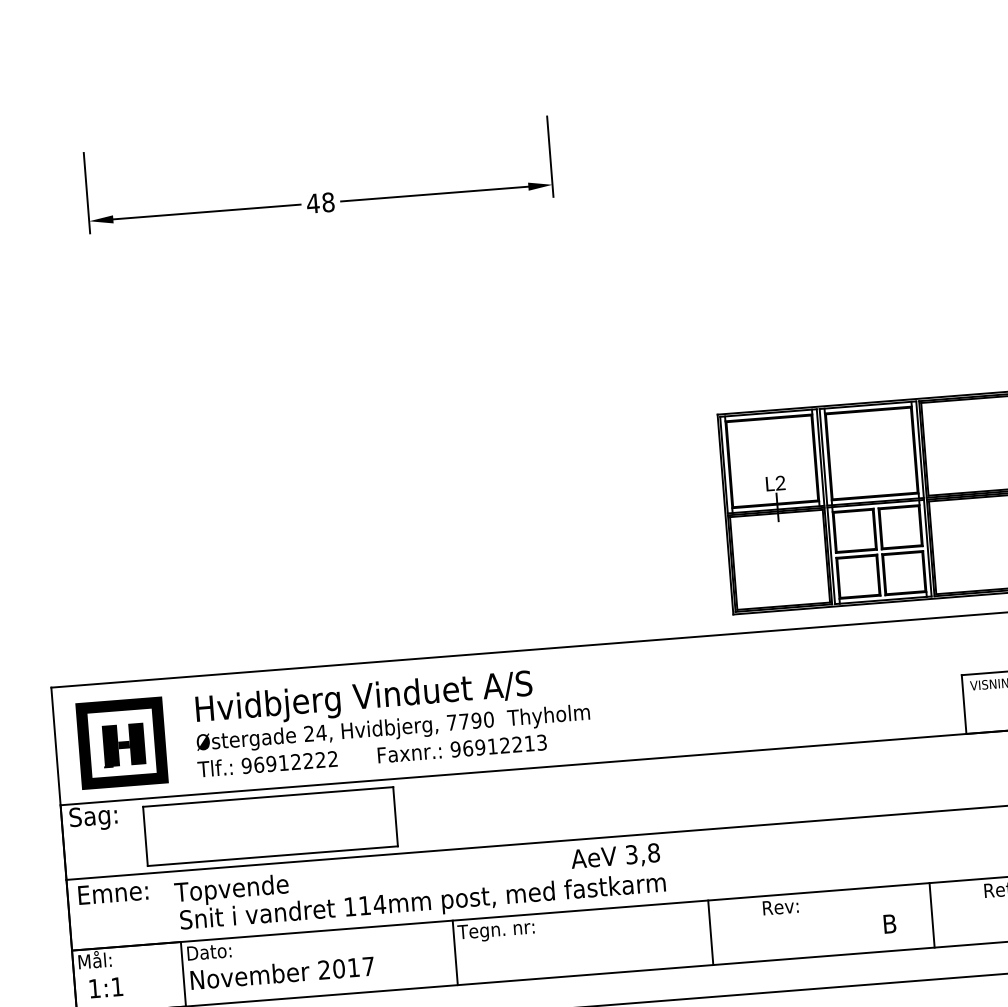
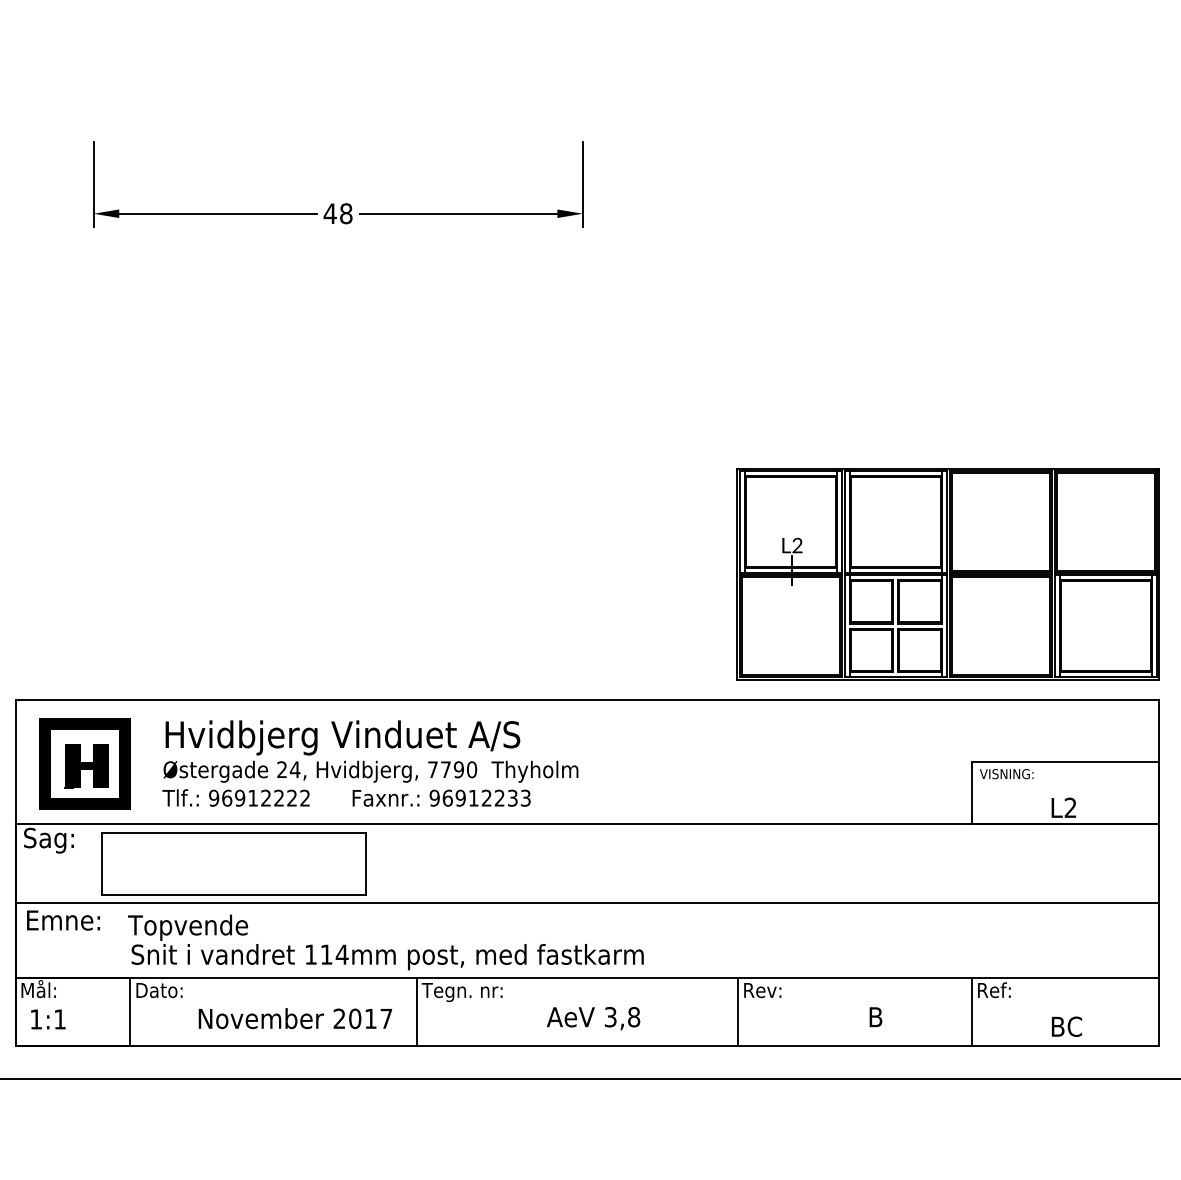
text: (529, 742) -> (512, 797), 96912213 -> 96912233
text: (615, 857) -> (593, 1018), moved
line: (931, 915) -> (971, 1011), moved
line: (711, 932) -> (738, 1011), moved
text: (282, 973) -> (295, 1018), moved

